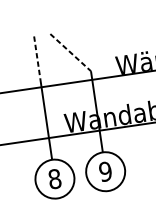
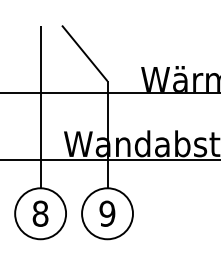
line: (70, 52) -> (84, 53), dashed -> solid
line: (37, 57) -> (40, 53), dashed -> solid

